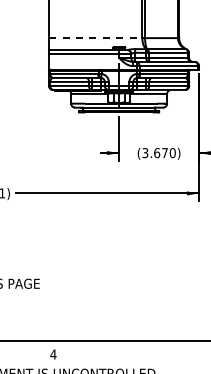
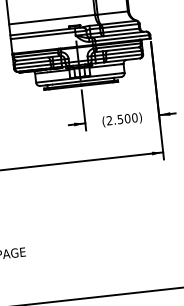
line: (97, 37) -> (53, 19), dashed -> solid
text: (154, 153) -> (118, 120), (3.670) -> (2.500)

